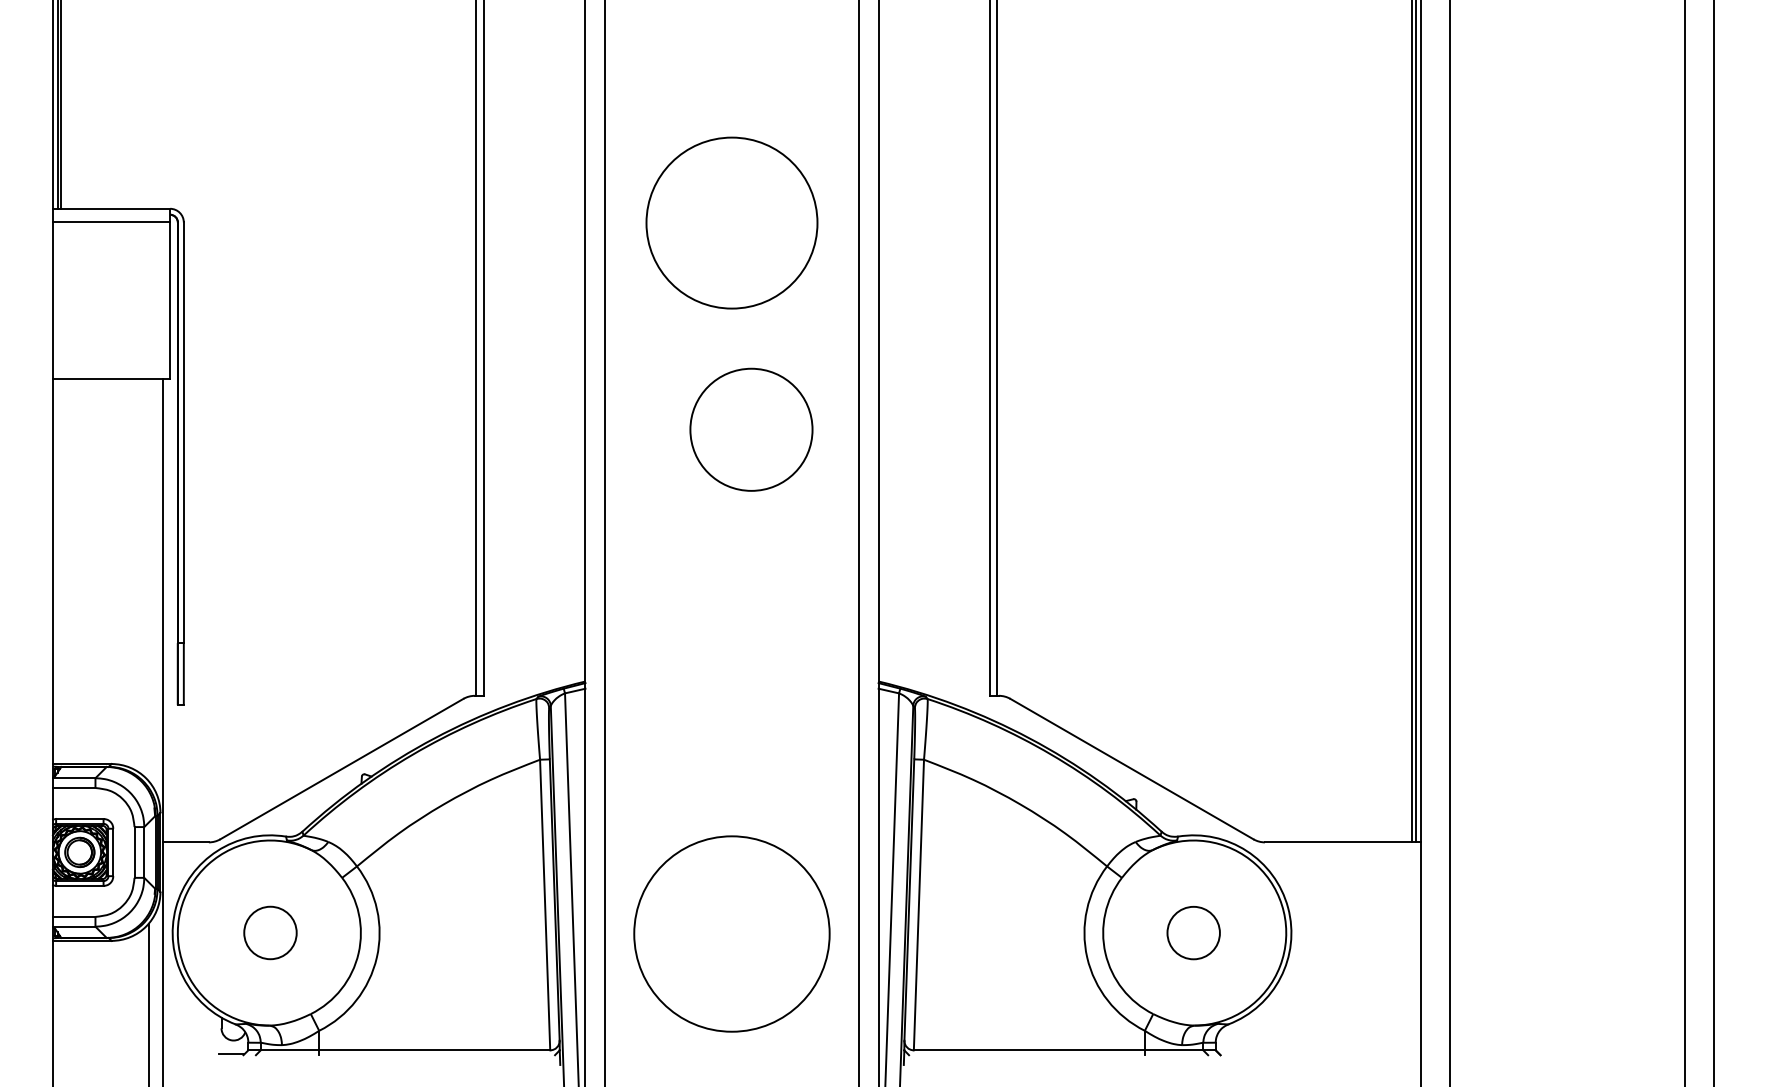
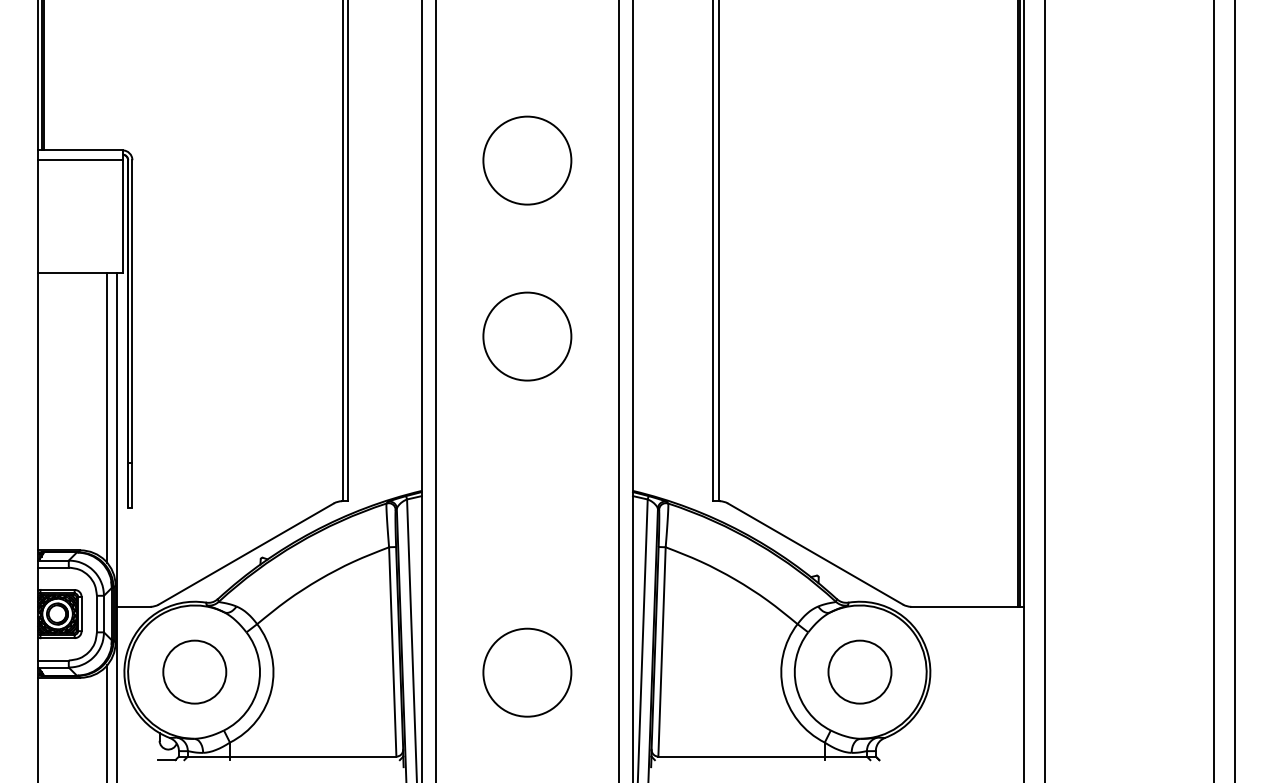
circle: (732, 222) -> (527, 160), size x0.71
circle: (751, 429) -> (527, 336), moved
line: (149, 579) -> (107, 417), added
circle: (269, 932) -> (194, 671), size x1.67
circle: (1193, 932) -> (859, 671), size x1.67
circle: (732, 933) -> (527, 672), size x0.62

